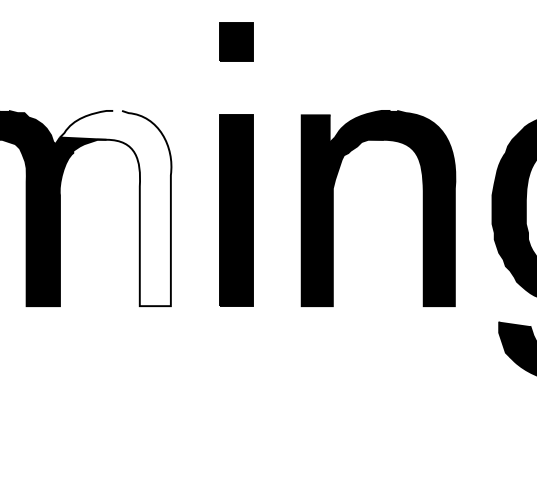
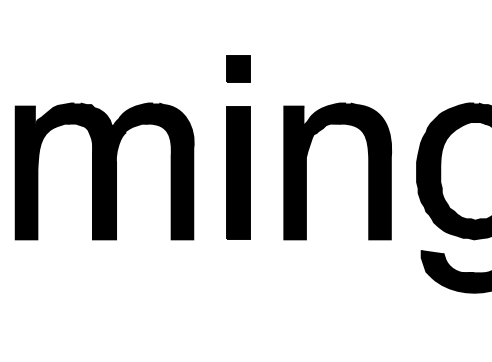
part: (235, 41) -> (238, 68), moved
fill: (115, 208) -> (154, 171), added

